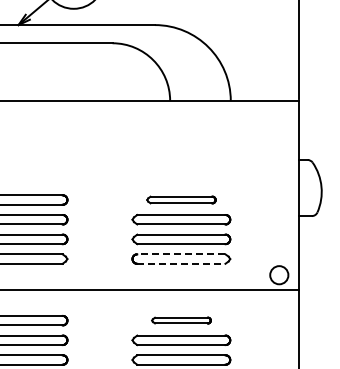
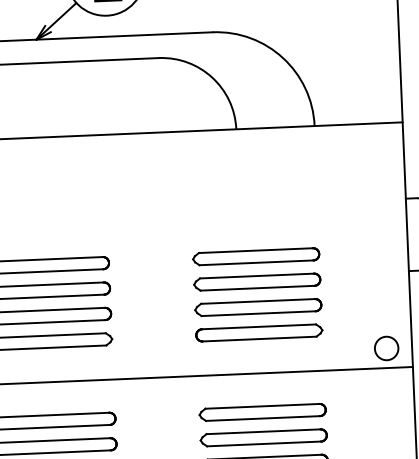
part: (181, 199) -> (256, 256), size x1.43
line: (180, 254) -> (257, 327), dashed -> solid
line: (181, 263) -> (259, 338), dashed -> solid
part: (181, 320) -> (262, 412), size x1.67

